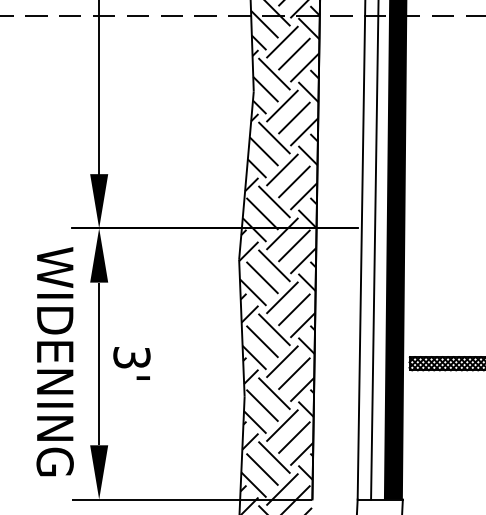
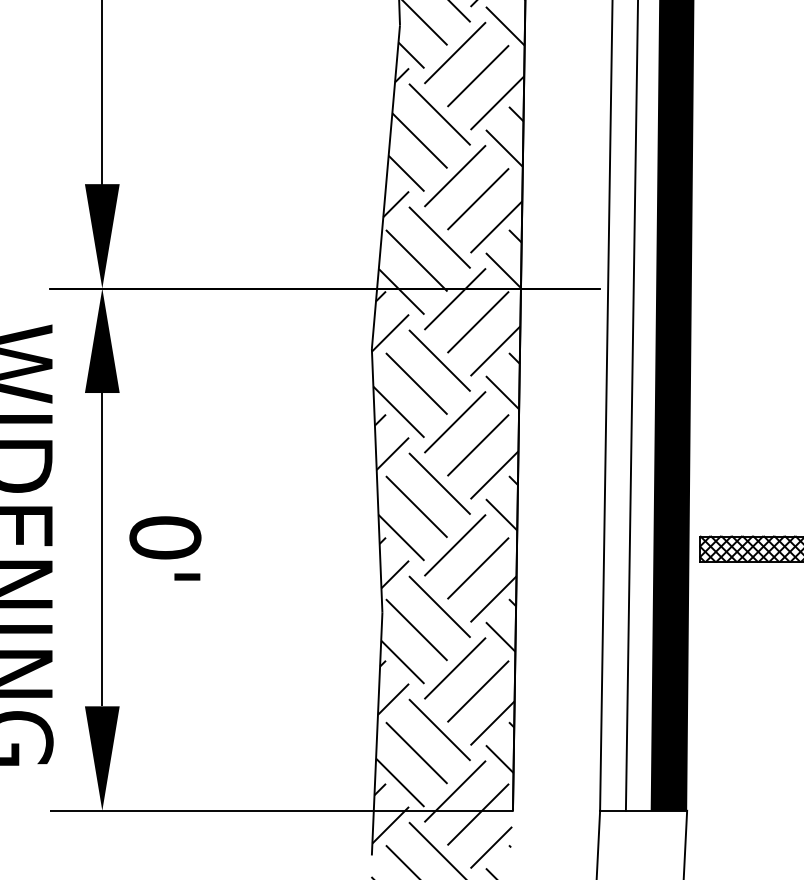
text: (131, 357) -> (164, 537), 3' -> 0'

